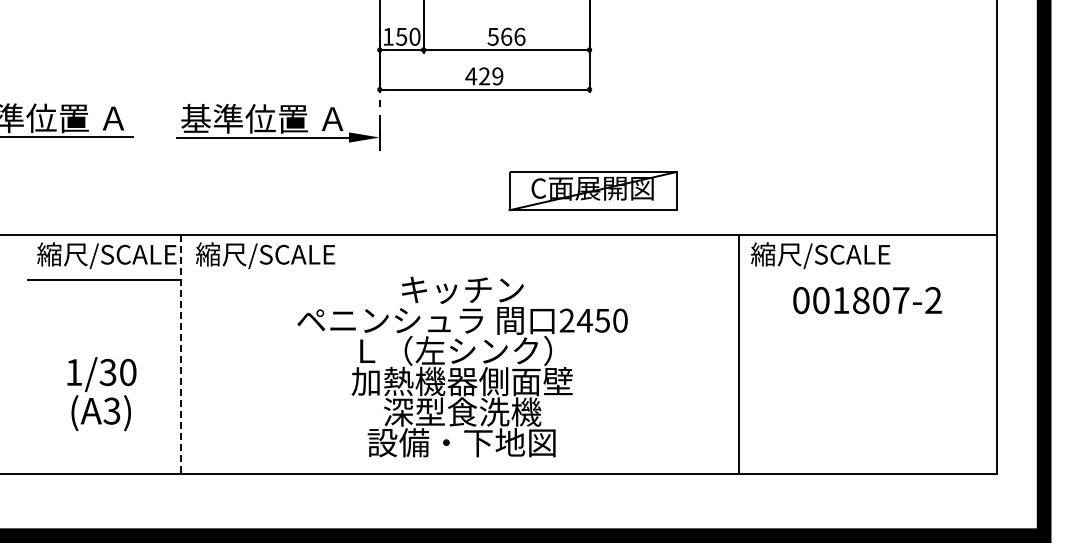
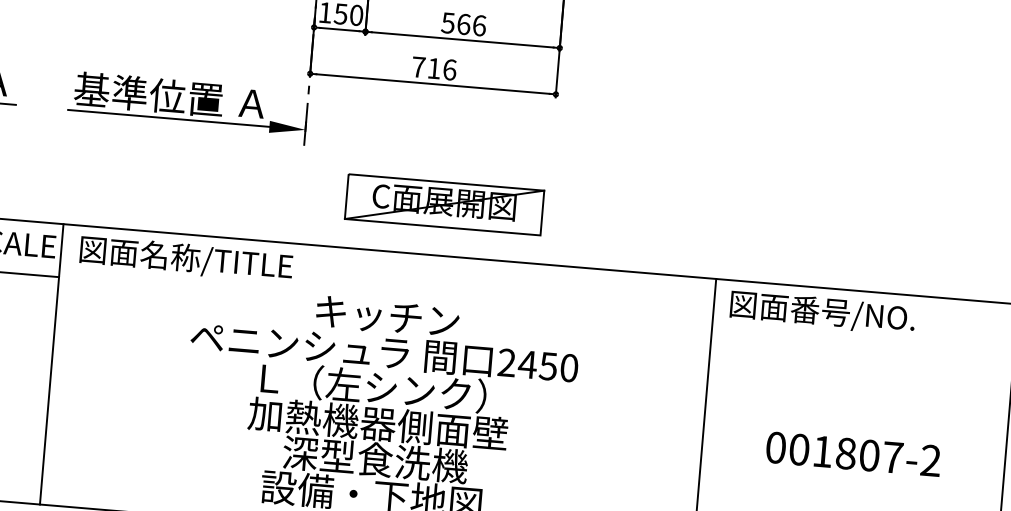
text: (484, 76) -> (434, 68), 429 -> 716
part: (592, 191) -> (443, 205), moved
text: (287, 255) -> (185, 258), 縮尺/SCALE -> 図面名称/TITLE
text: (830, 255) -> (821, 312), 縮尺/SCALE -> 図面番号/NO.
text: (867, 300) -> (853, 454), moved
line: (181, 354) -> (51, 364), dashed -> solid

